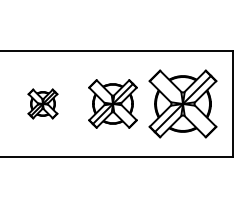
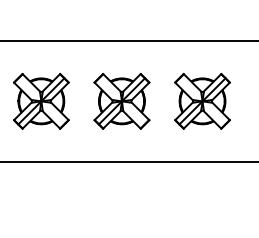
part: (42, 103) -> (40, 100), size x1.67
part: (182, 103) -> (201, 100), size x0.71

